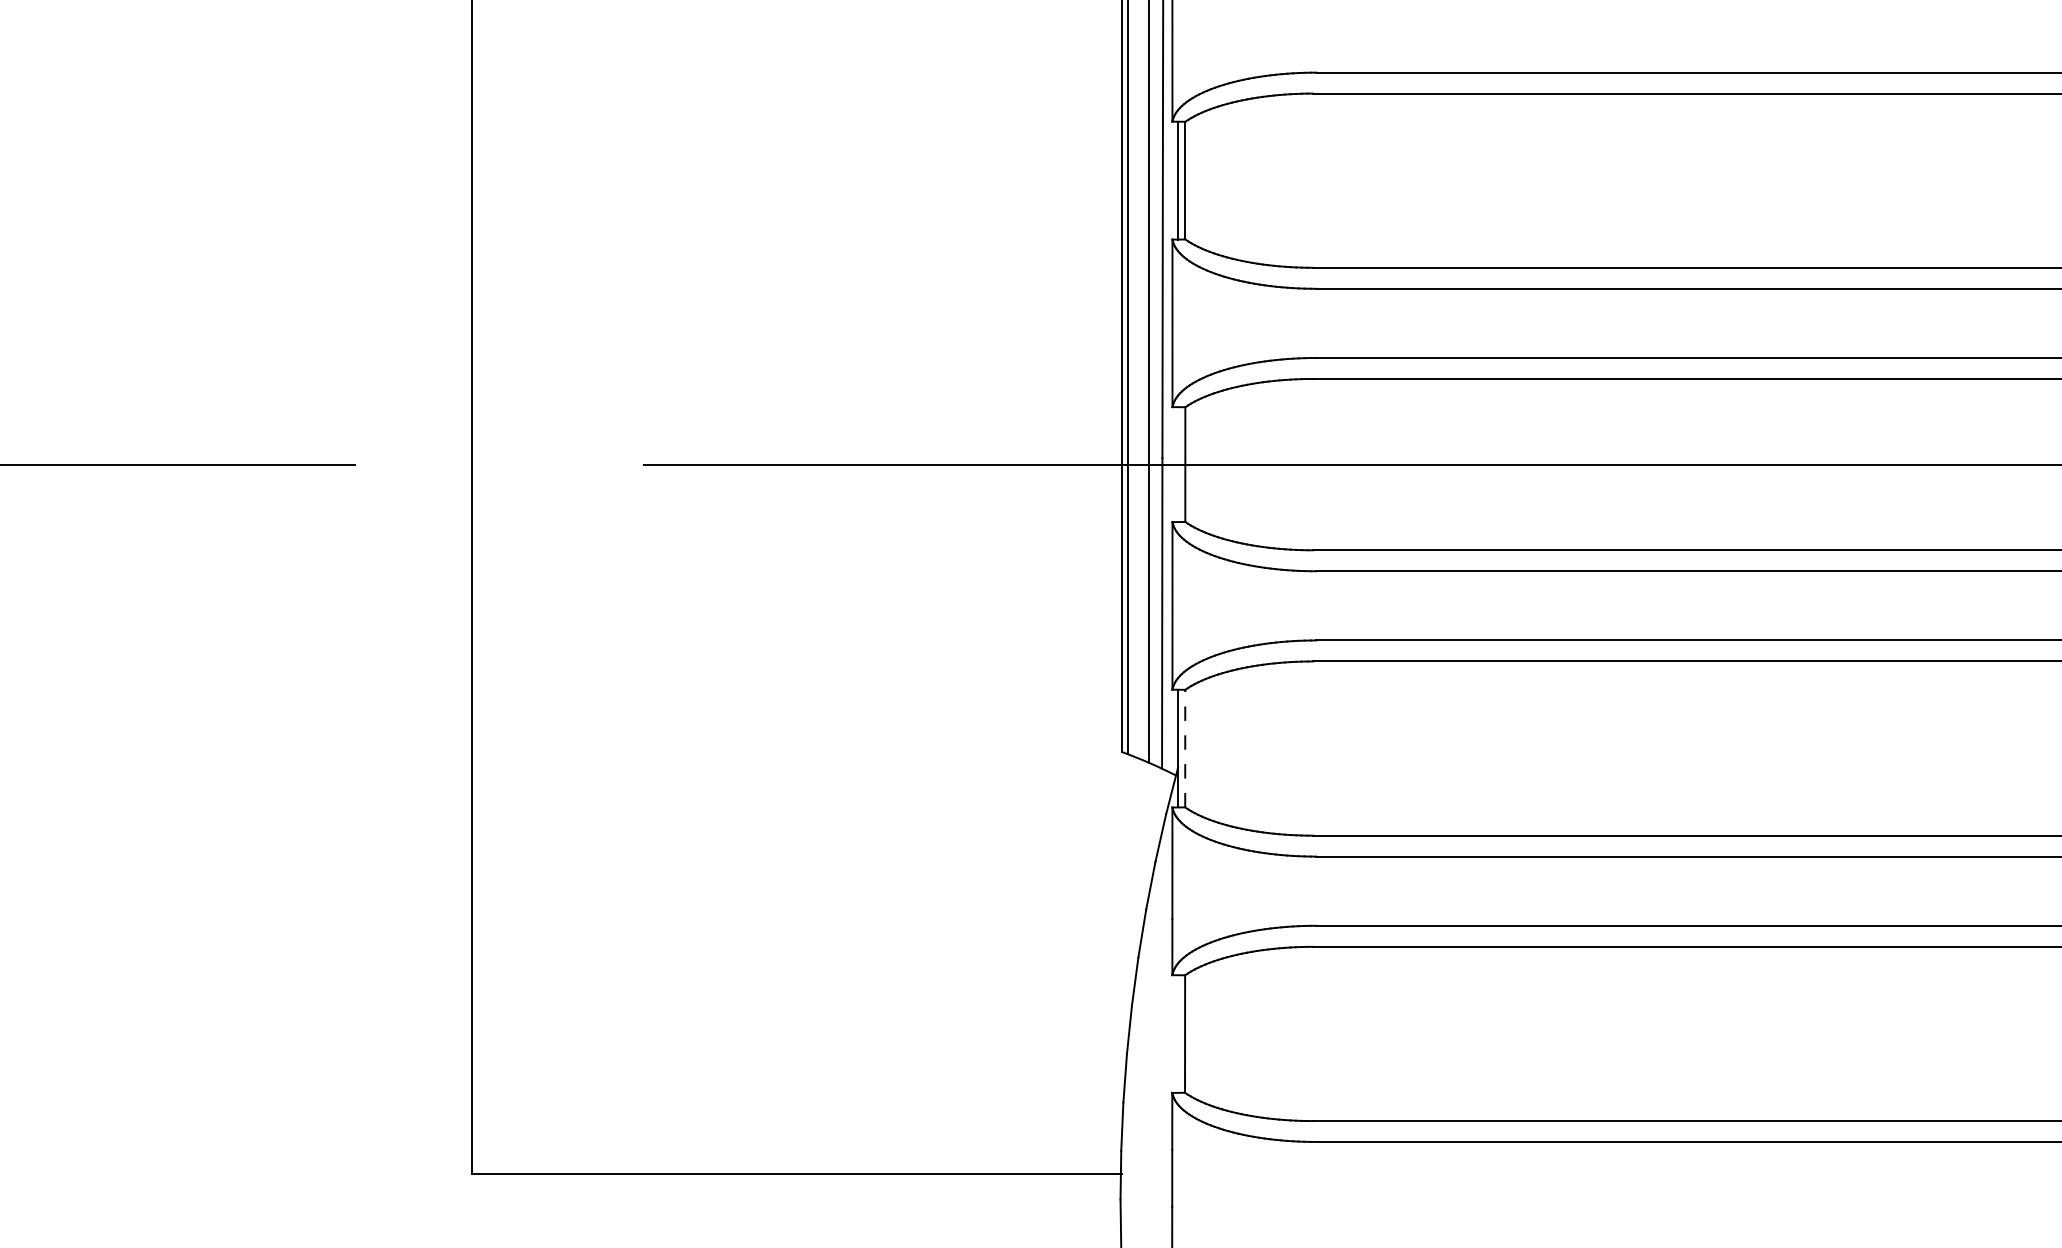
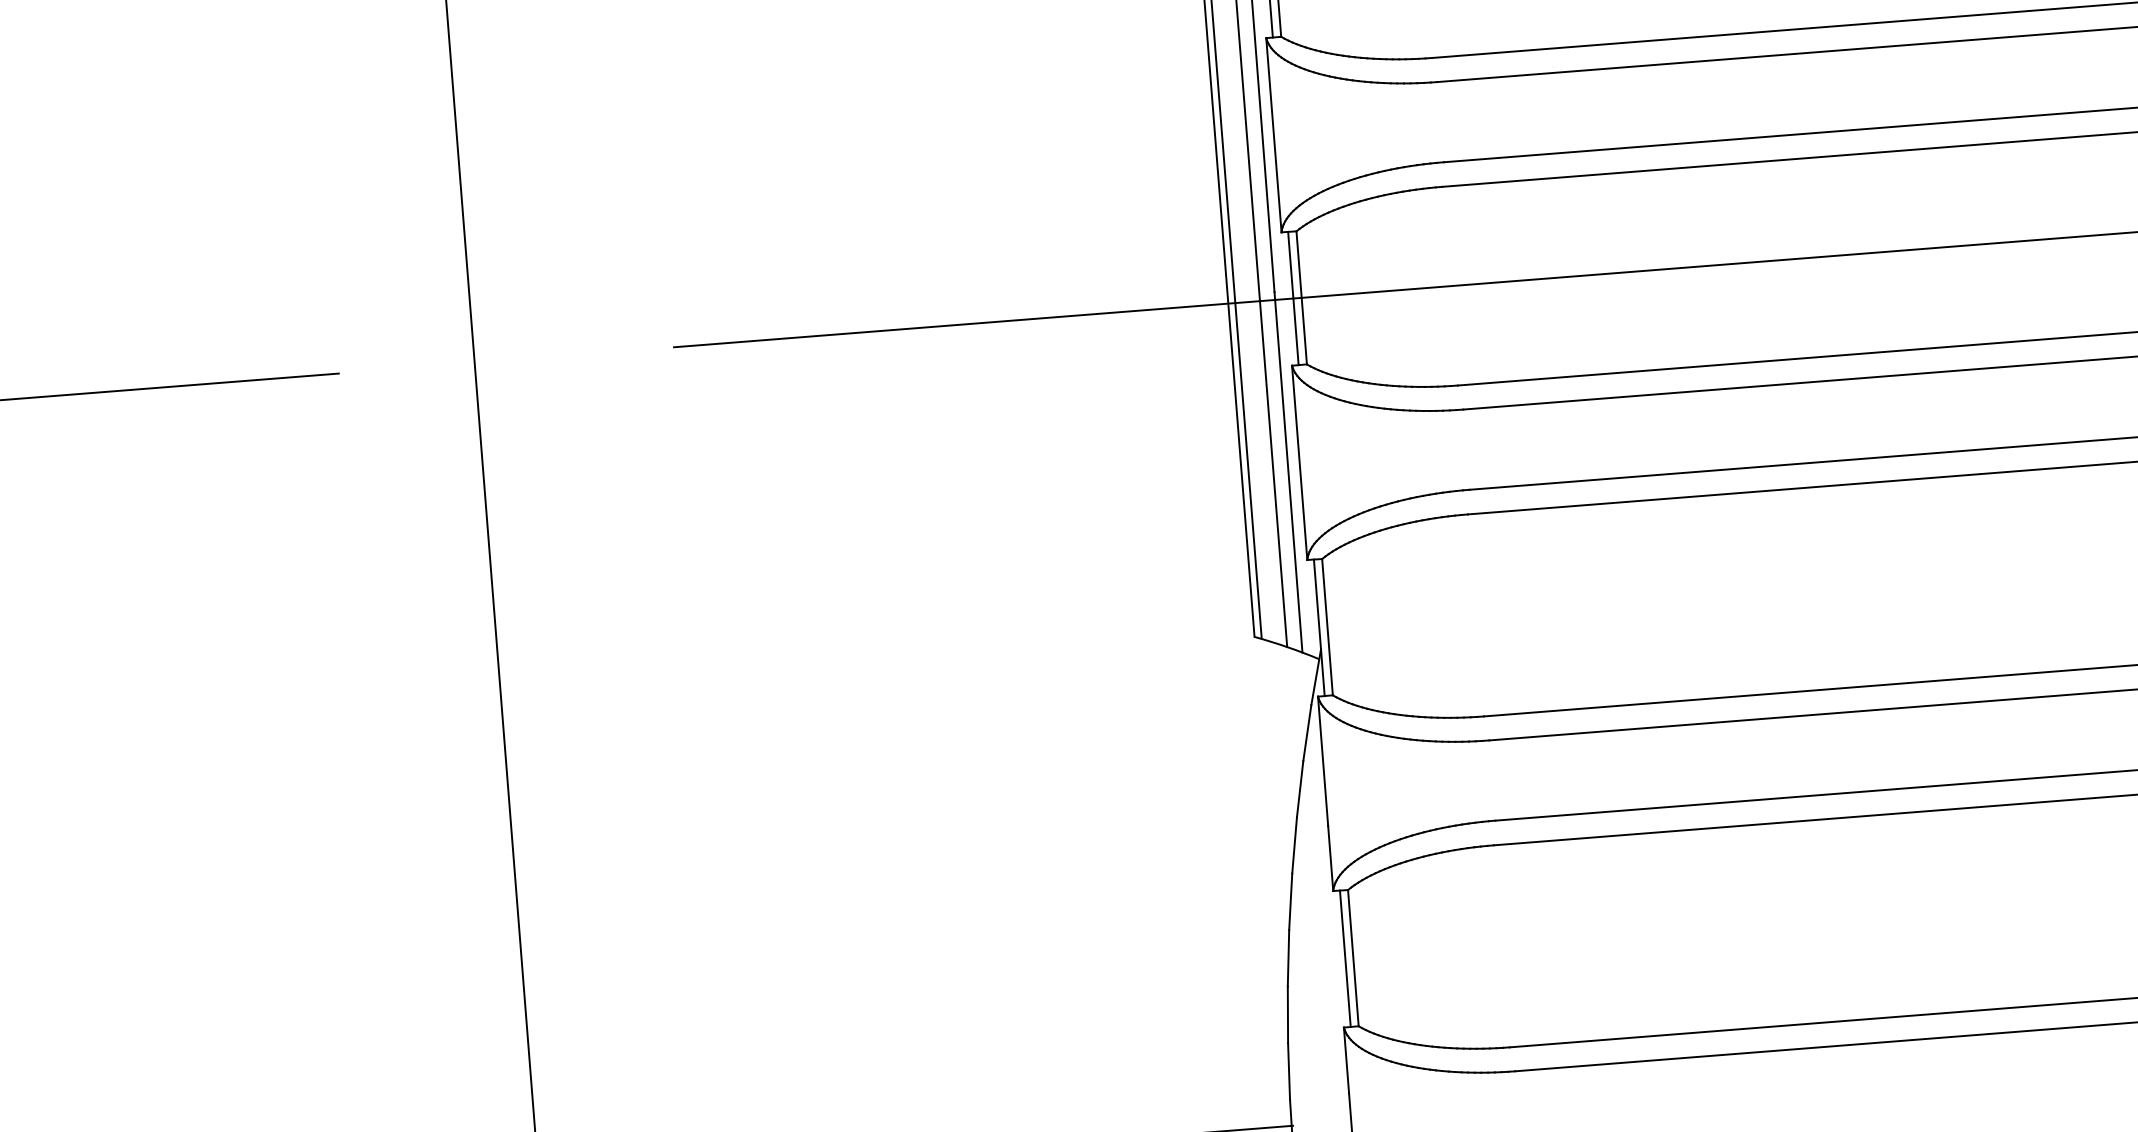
line: (1178, 464) -> (1293, 298), added
line: (1185, 748) -> (1327, 627), dashed -> solid
line: (1178, 1033) -> (1345, 958), added

